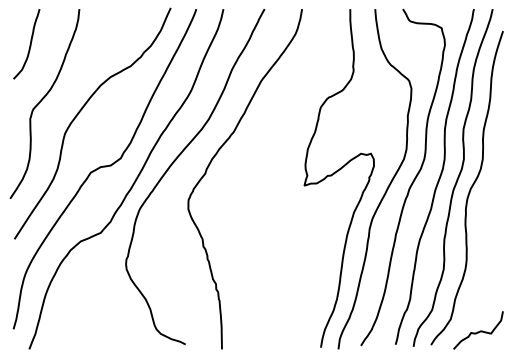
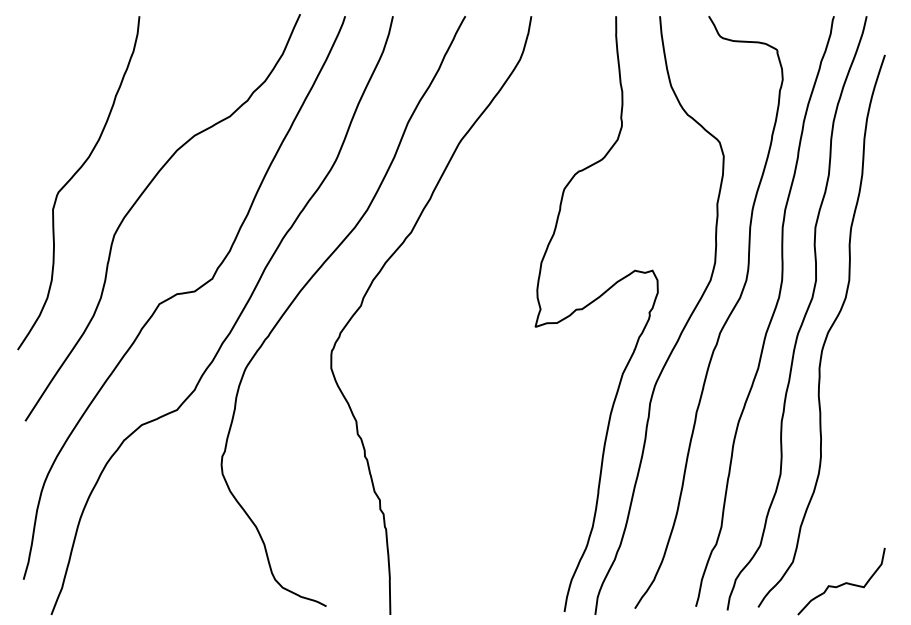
curve: (29, 44) -> (51, 78), removed

